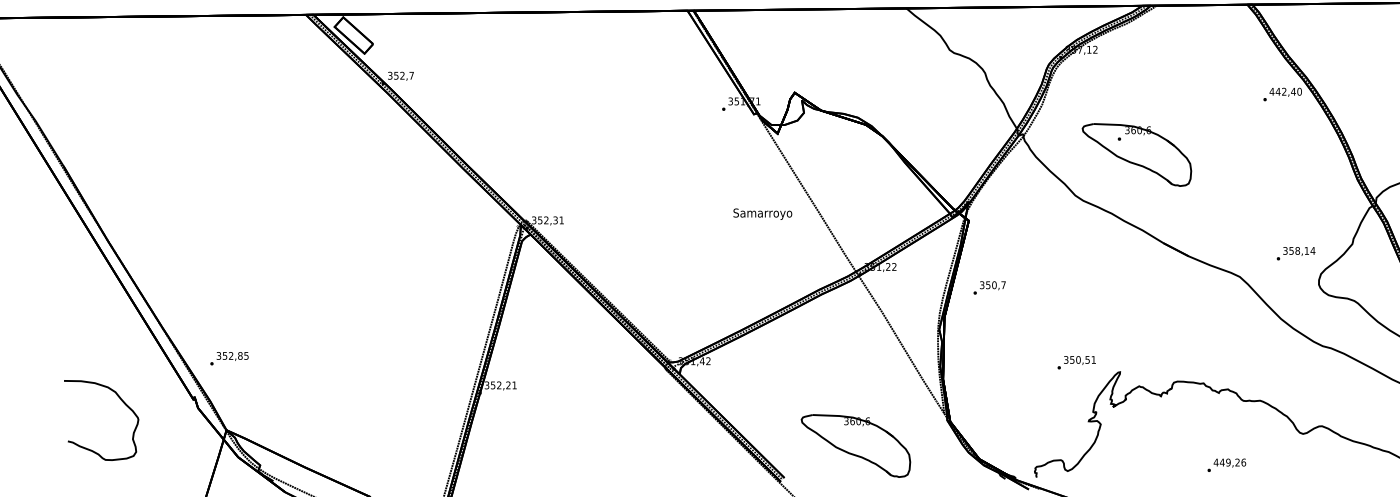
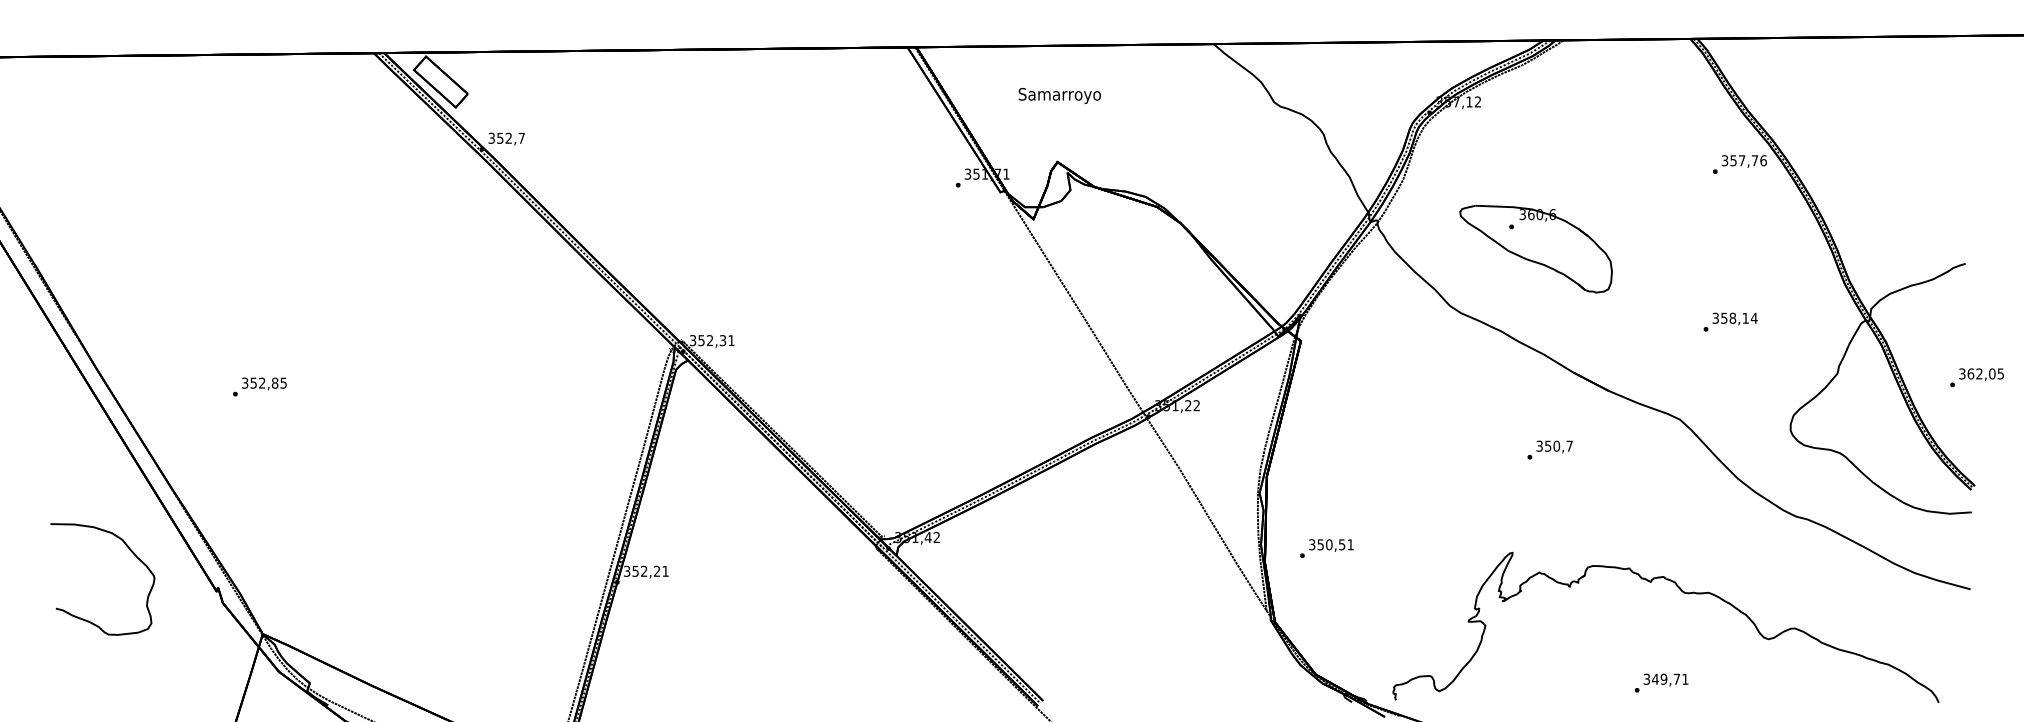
text: (1285, 91) -> (1743, 160), 442,40 -> 357,76
text: (762, 213) -> (1059, 95), moved
text: (1295, 253) -> (1730, 321), moved
text: (989, 287) -> (1549, 449), moved
text: (229, 358) -> (259, 386), moved
text: (1076, 362) -> (1326, 548), moved
curve: (121, 400) -> (130, 551), moved
part: (855, 445) -> (1142, 655), removed
text: (1229, 462) -> (1665, 678), 449,26 -> 349,71

